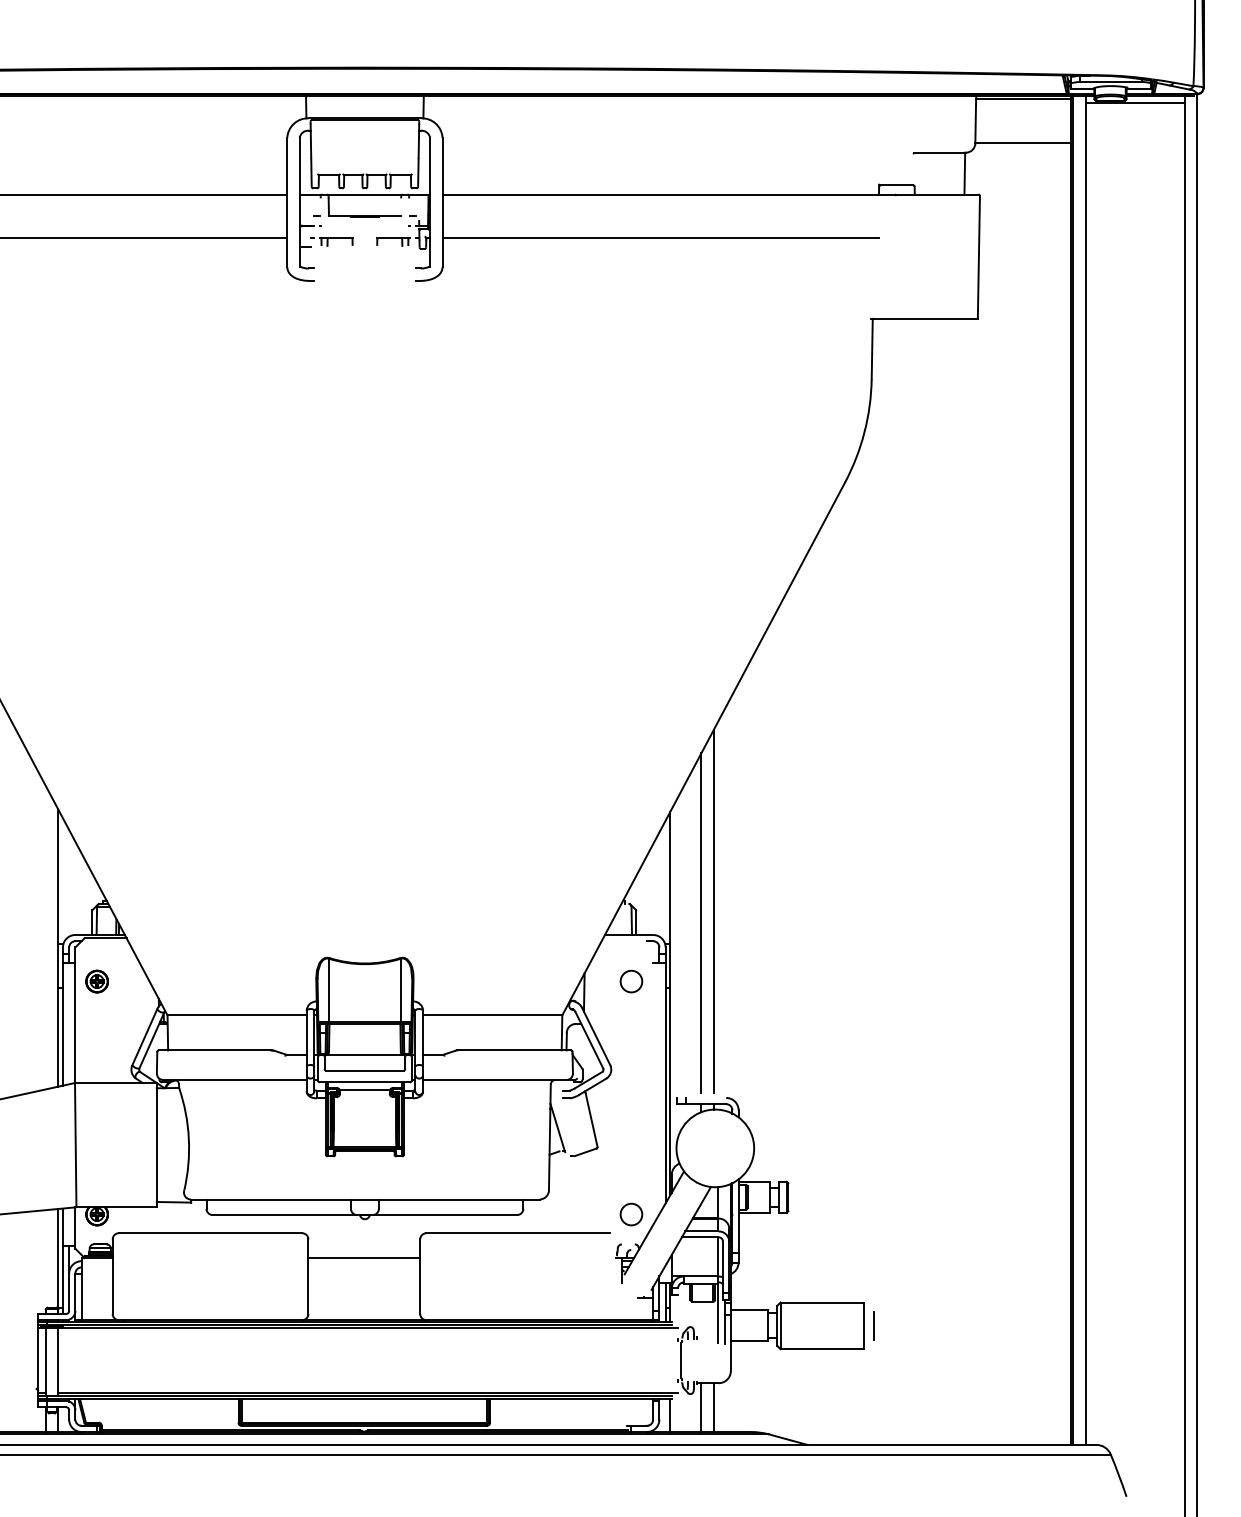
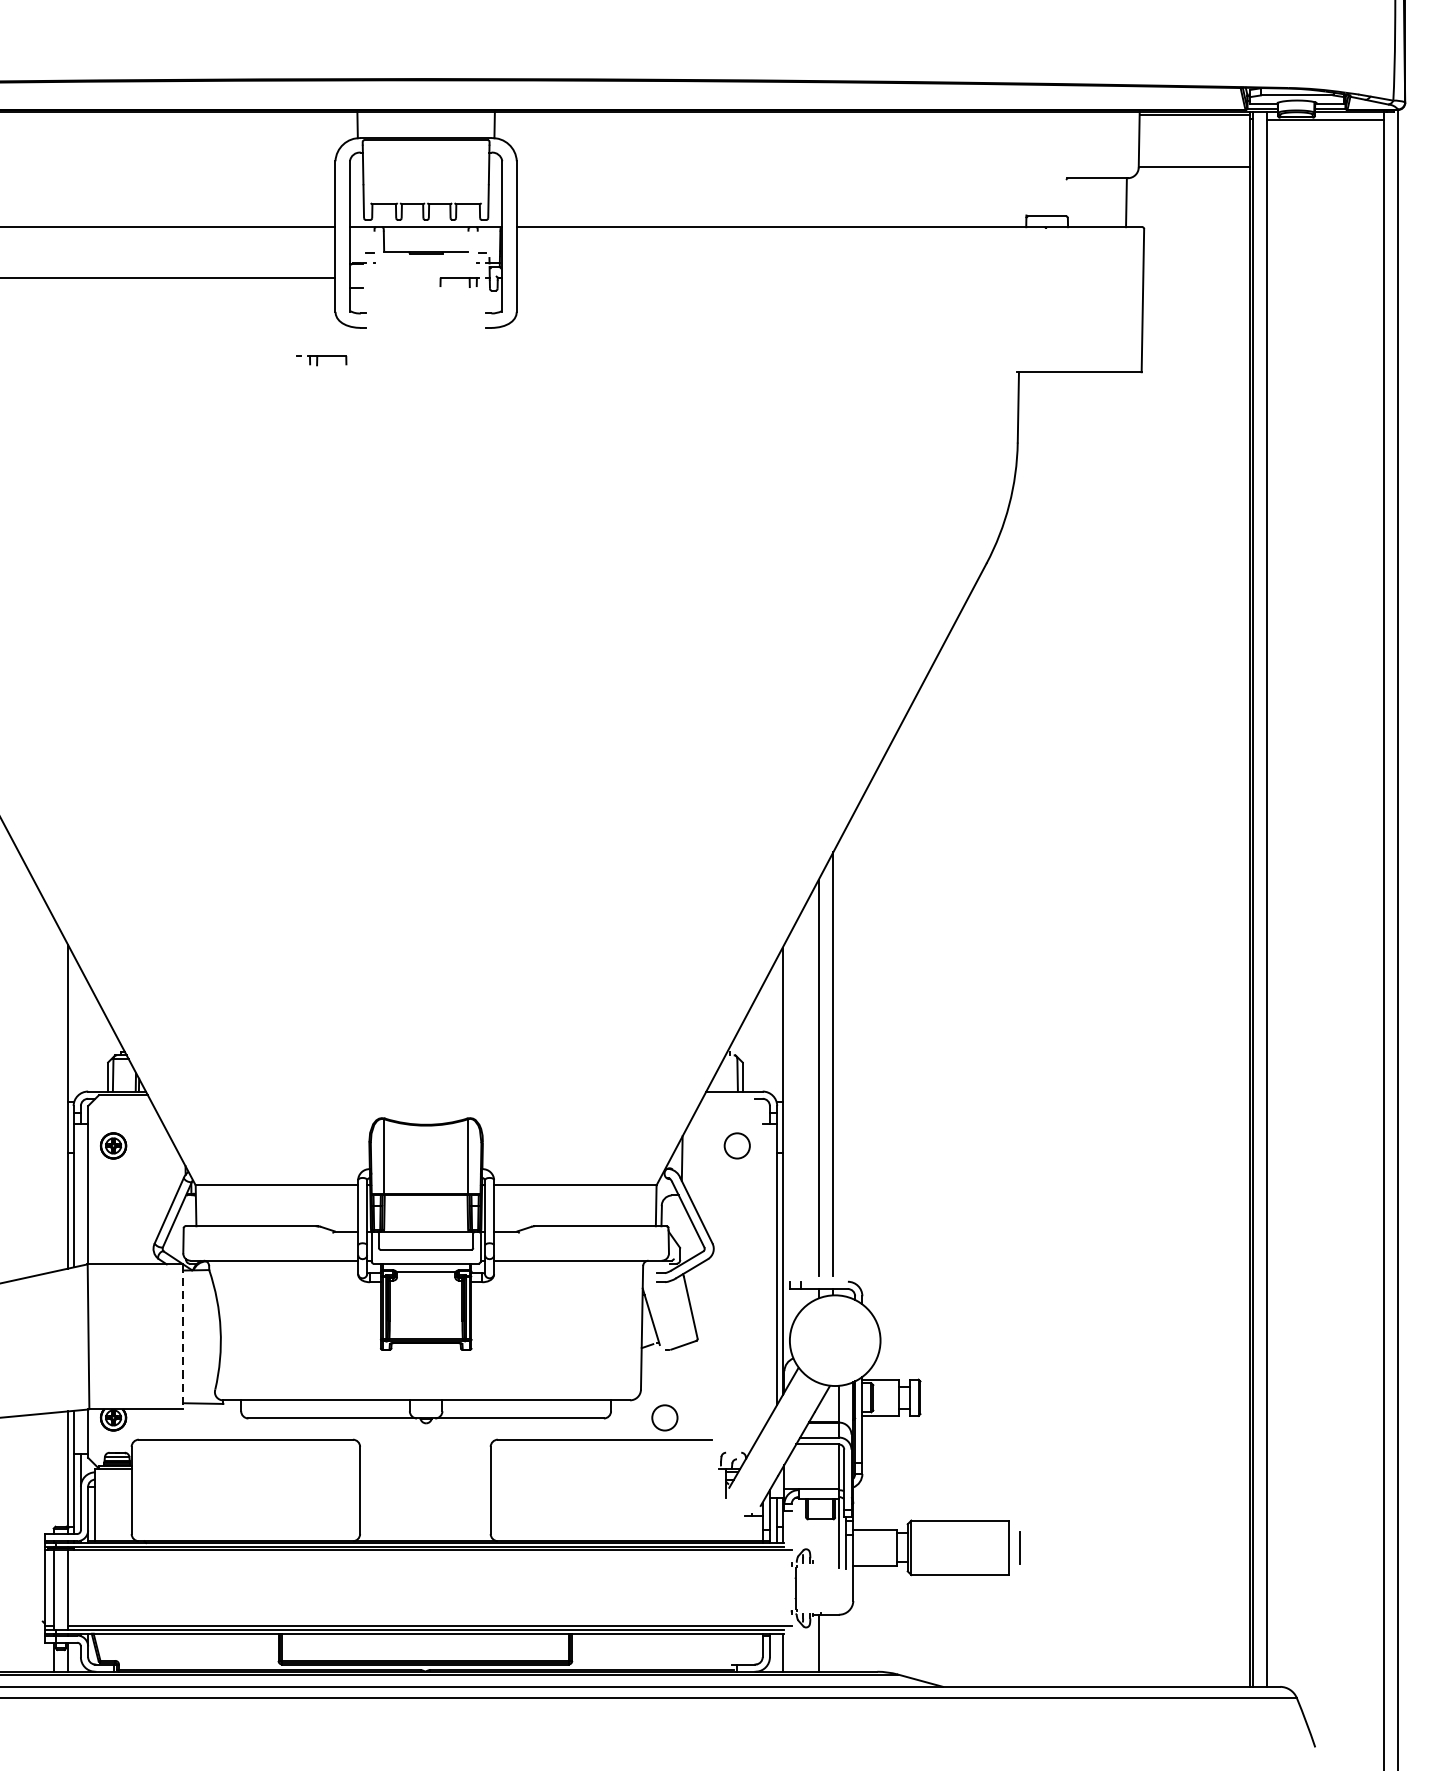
line: (660, 238) -> (771, 278), removed
part: (331, 241) -> (321, 360), moved
line: (156, 1145) -> (182, 1337), solid -> dashed
circle: (631, 1214) -> (664, 1417), moved
line: (364, 1258) -> (425, 1469), removed
line: (713, 1407) -> (833, 1643), removed

